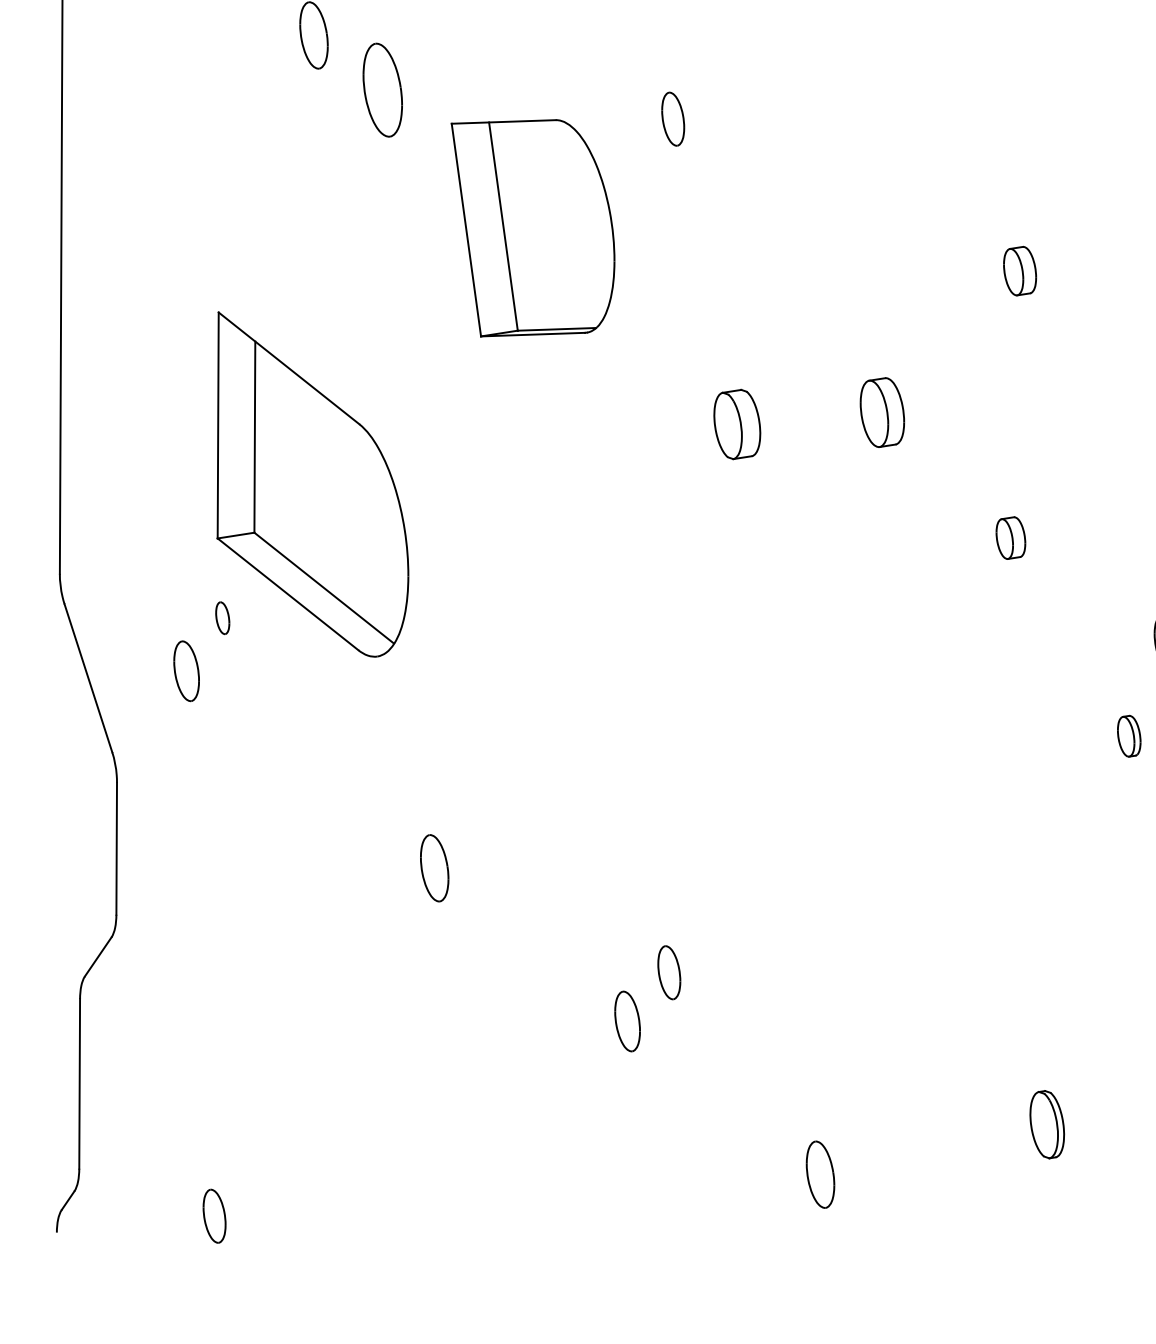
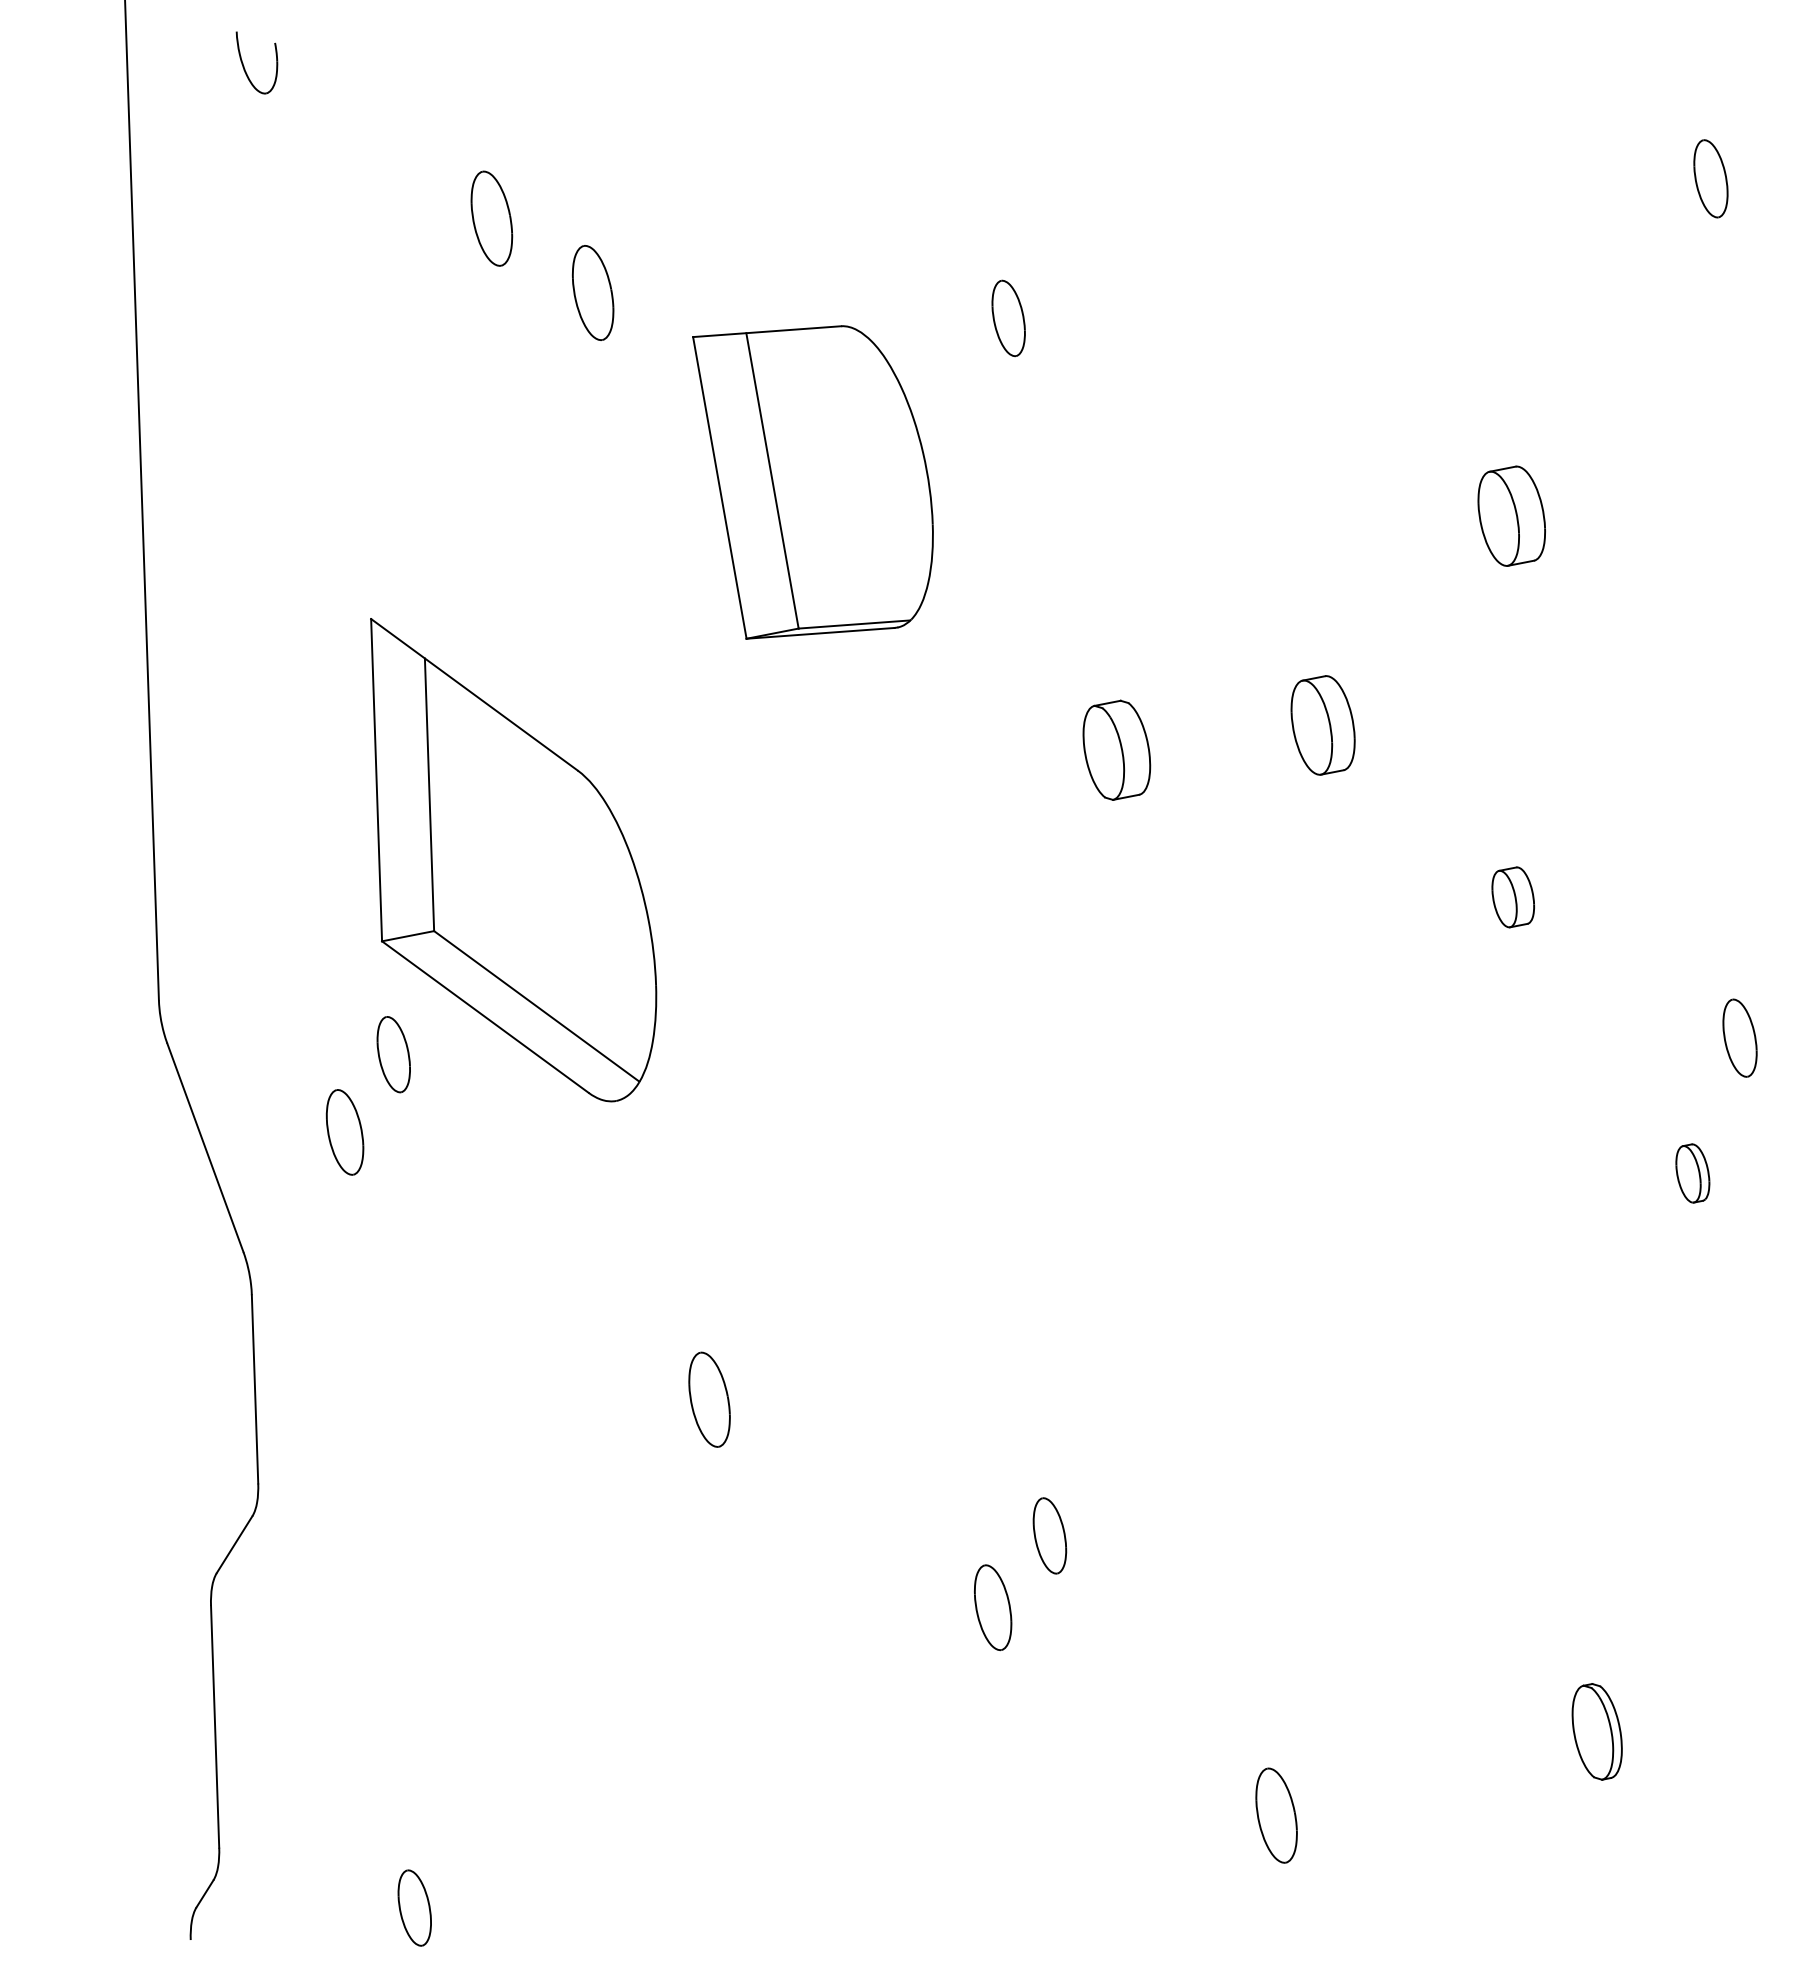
part: (383, 89) -> (593, 292), size x0.71
part: (1019, 270) -> (1511, 515), size x1.43
part: (222, 618) -> (393, 1054), size x1.67

